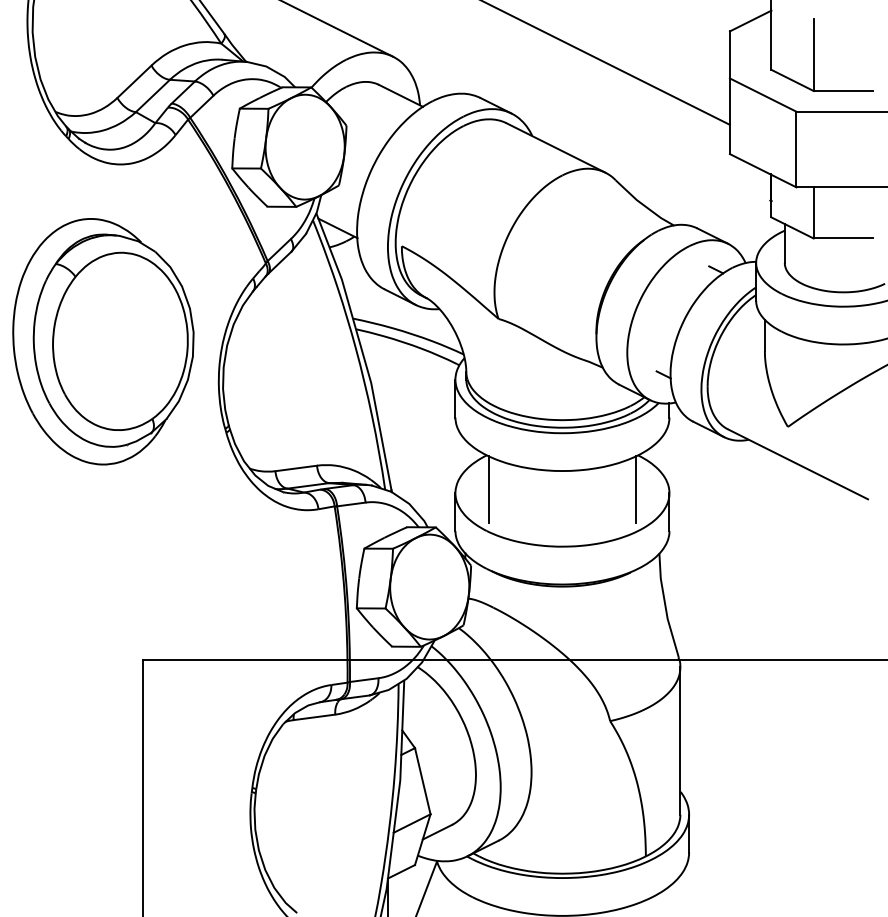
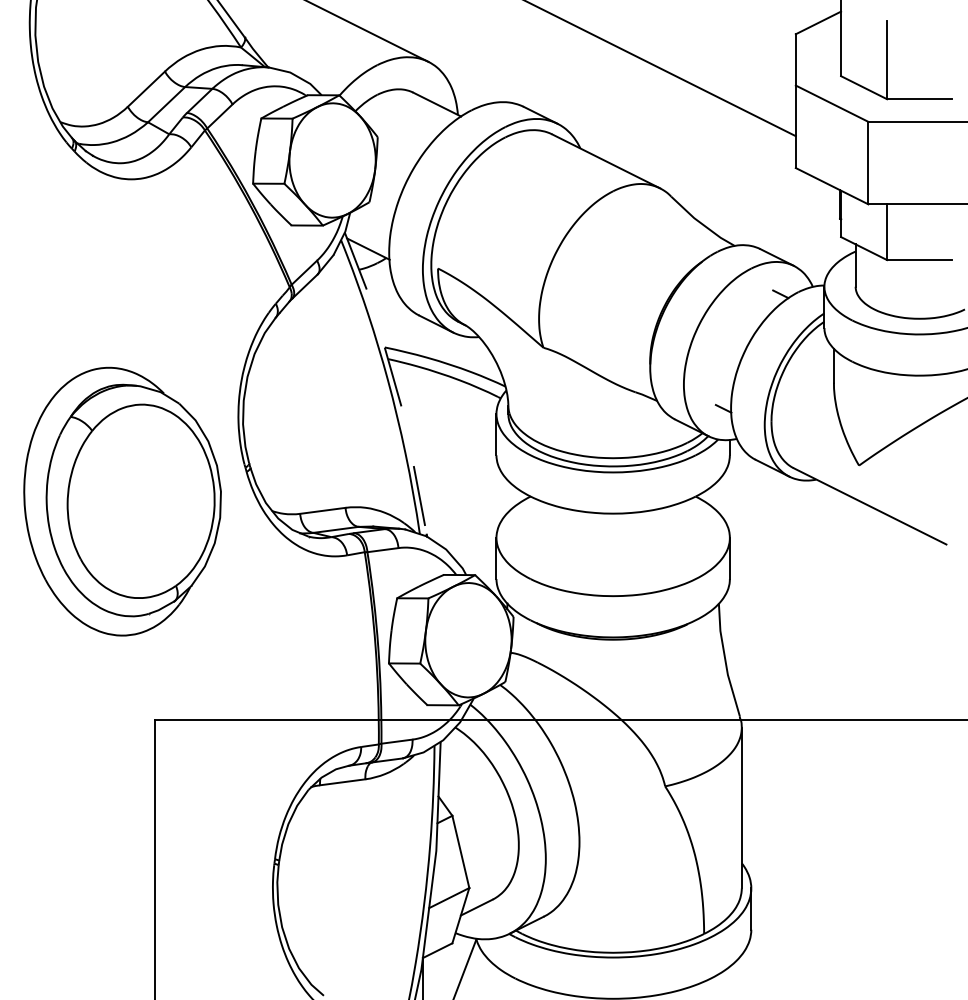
part: (103, 341) -> (122, 501), moved
line: (361, 349) -> (394, 381), solid -> dashed
line: (489, 489) -> (533, 533), removed
line: (636, 489) -> (693, 533), removed

